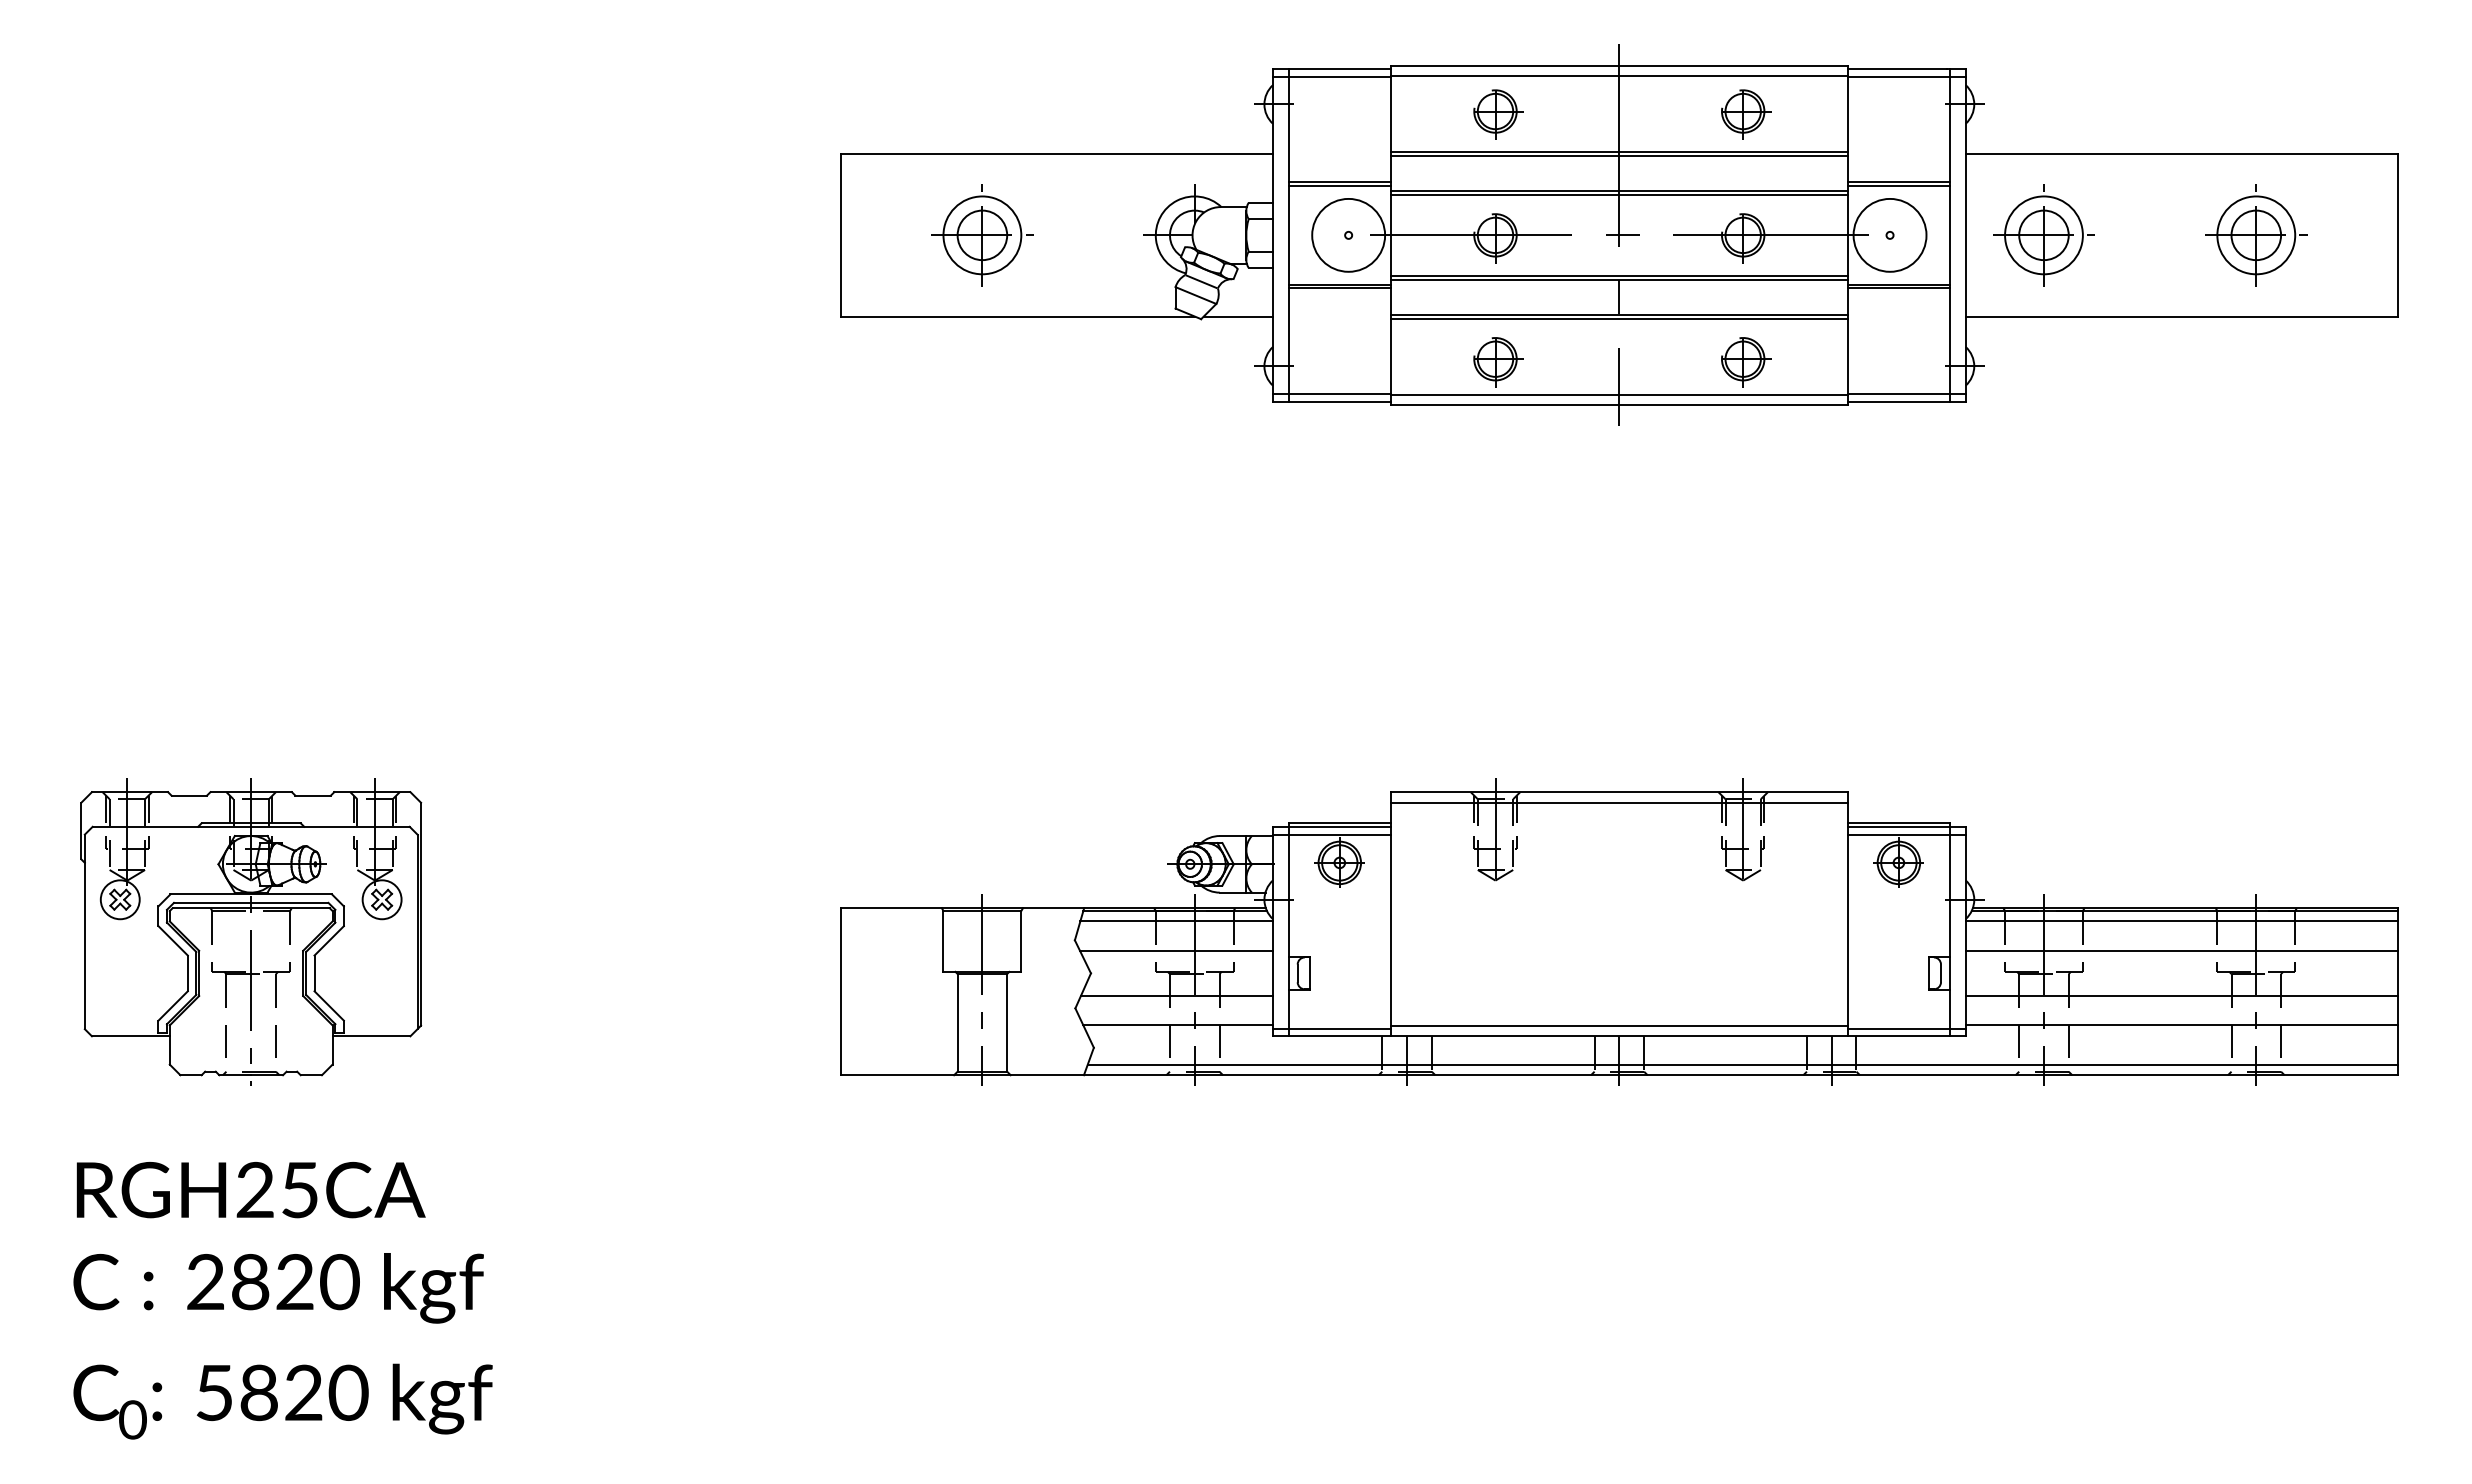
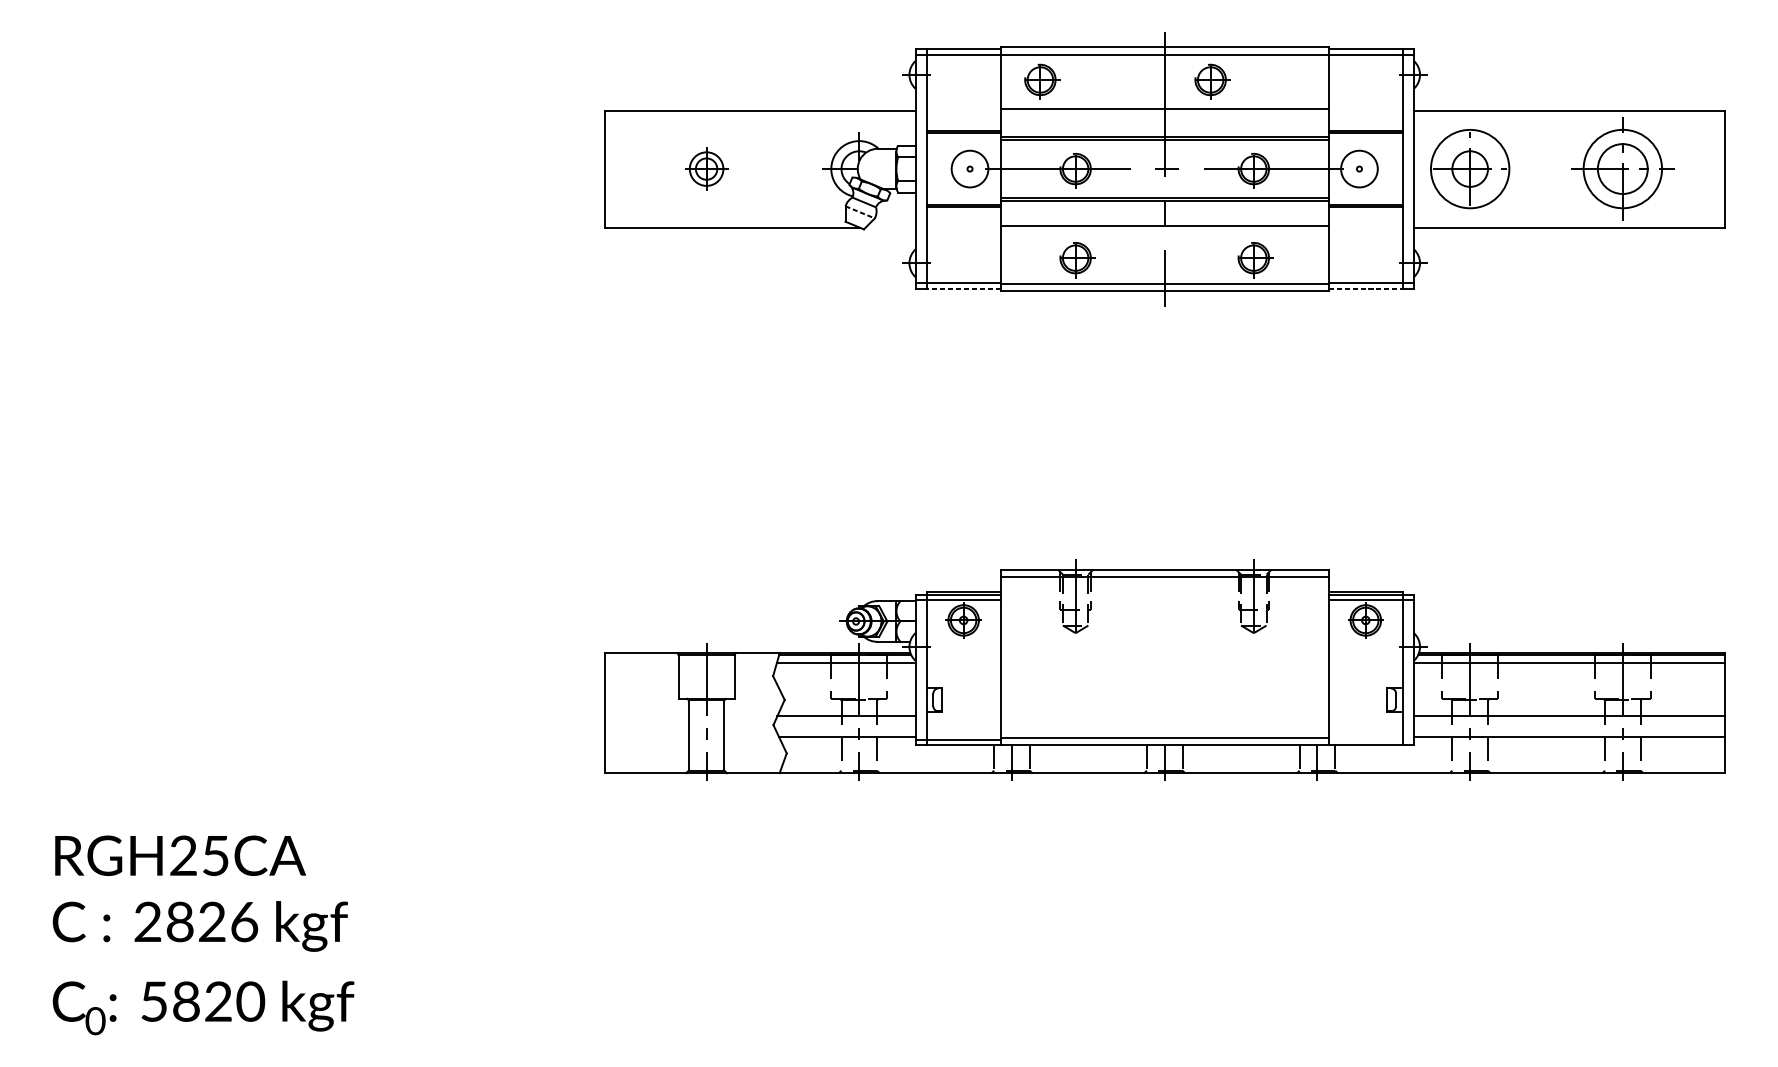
part: (1498, 114) -> (1042, 82), moved
part: (1746, 114) -> (1213, 82), moved
line: (1619, 155) -> (1164, 111), removed
circle: (1348, 234) -> (969, 168), size x0.7
circle: (1889, 234) -> (1359, 168), size x0.7
part: (982, 235) -> (706, 169), size x0.6
circle: (2043, 235) -> (1469, 169), size x1.4
part: (2256, 235) -> (1623, 169), size x1.4
line: (1196, 295) -> (860, 212), solid -> dashed
line: (1237, 316) -> (890, 227), removed
line: (1619, 318) -> (1164, 228), removed
line: (1339, 401) -> (963, 288), solid -> dashed
line: (1899, 401) -> (1366, 288), solid -> dashed
part: (251, 931) -> (180, 669), removed
line: (1176, 950) -> (846, 683), removed
line: (2181, 950) -> (1569, 683), removed
line: (1906, 1029) -> (1371, 740), removed
line: (1742, 1064) -> (1253, 765), removed
text: (339, 1281) -> (244, 921), 2820 -> 2826

